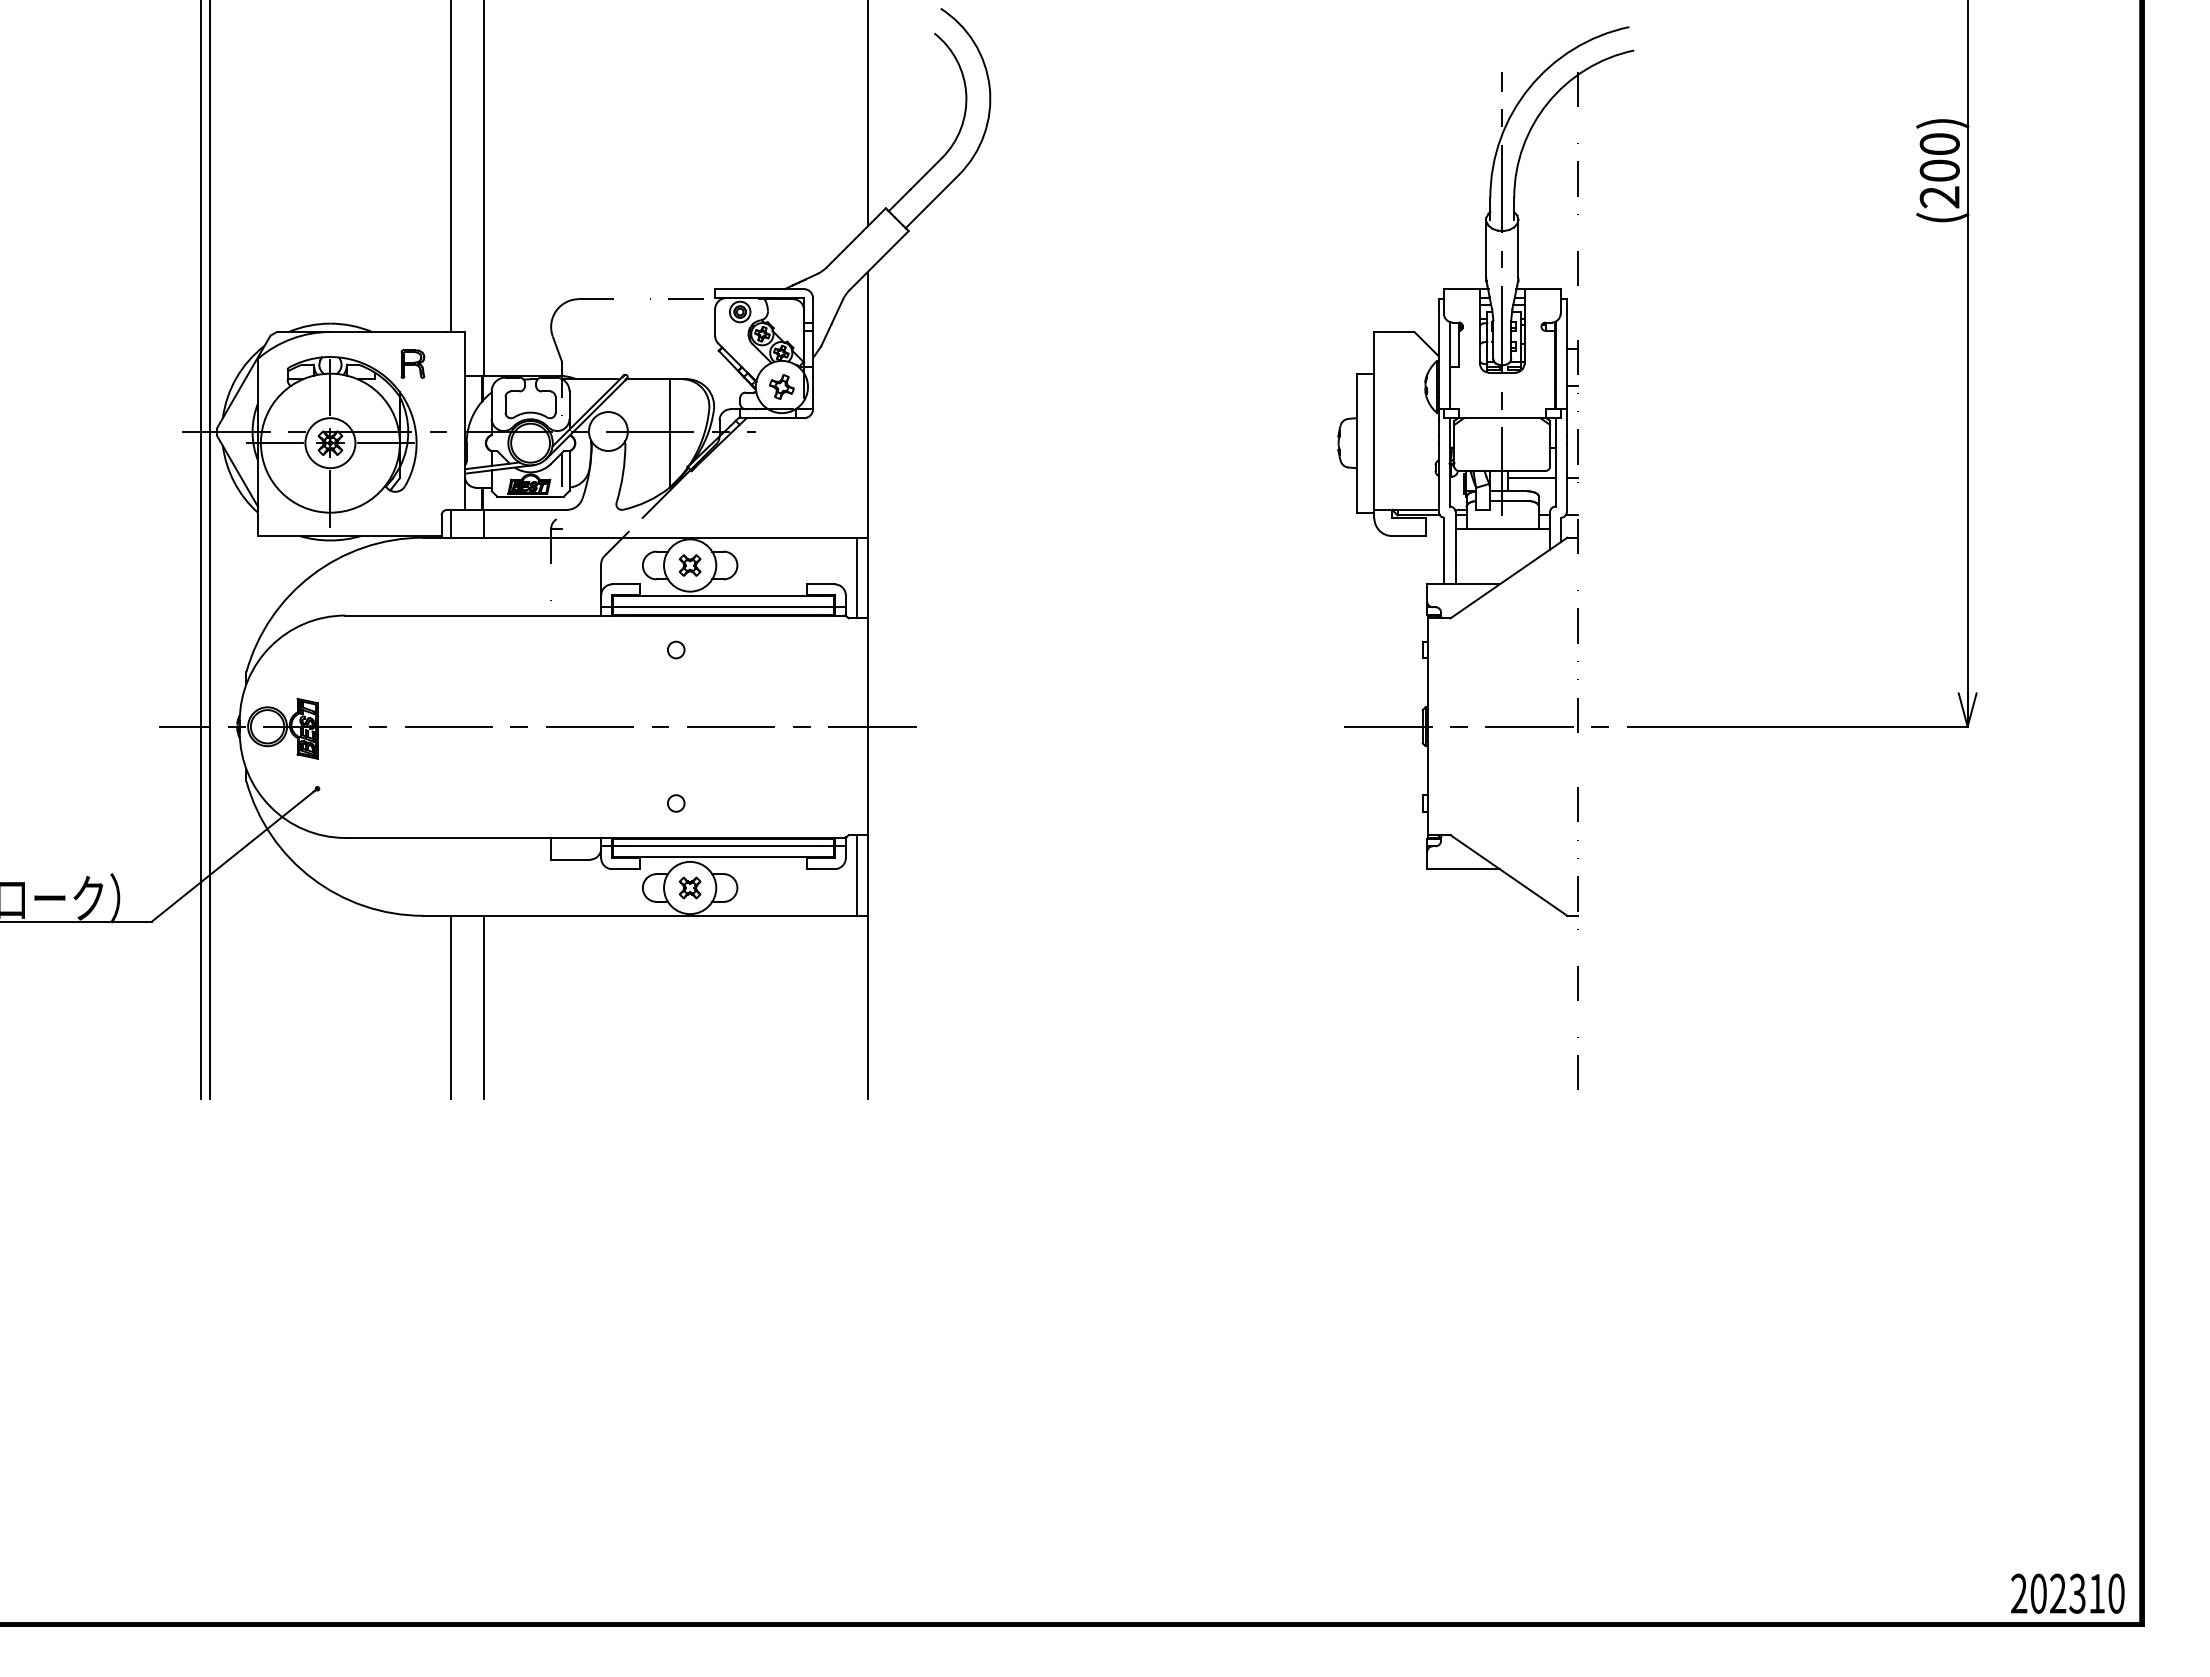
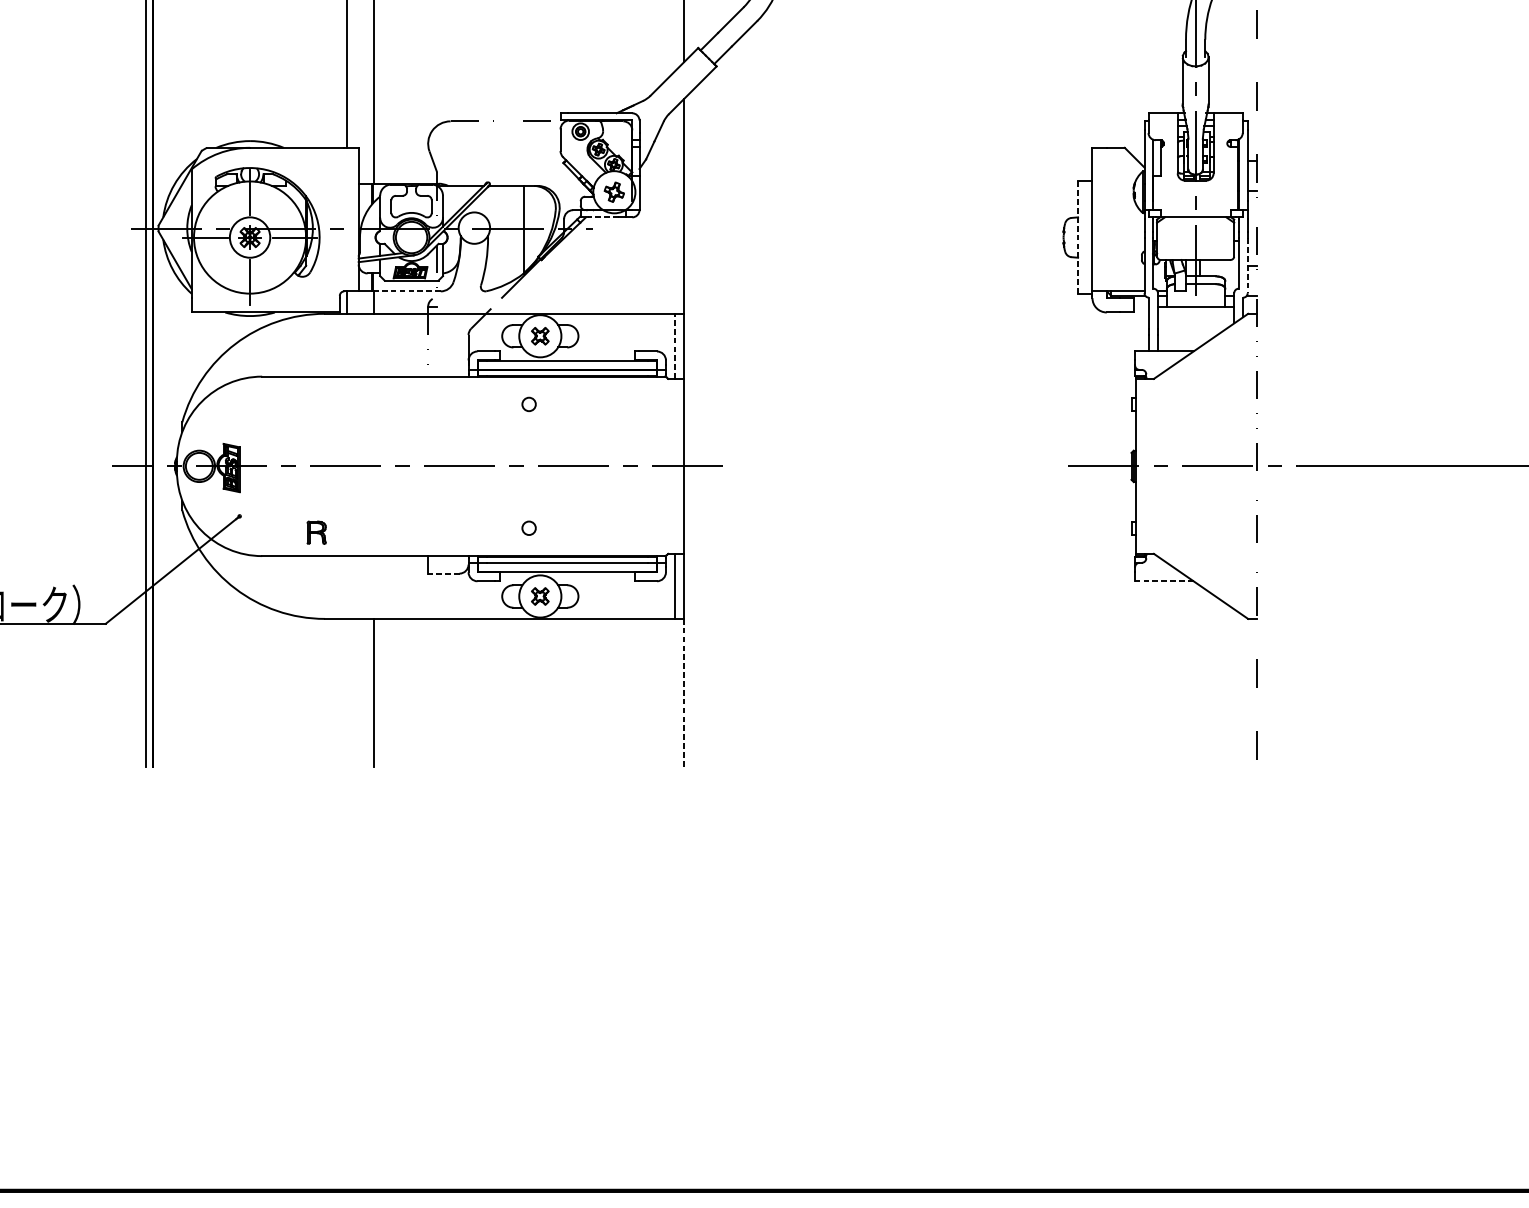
part: (412, 363) -> (316, 532), moved
line: (767, 418) -> (602, 217), solid -> dashed
line: (1356, 443) -> (1078, 237), solid -> dashed
line: (1531, 478) -> (1219, 266), removed
line: (1566, 478) -> (1247, 266), solid -> dashed
line: (524, 509) -> (406, 291), solid -> dashed
line: (856, 577) -> (674, 345), solid -> dashed
line: (570, 859) -> (443, 573), solid -> dashed
line: (1463, 869) -> (1164, 581), solid -> dashed
line: (451, 1007) -> (347, 692), removed
line: (868, 1007) -> (684, 692), solid -> dashed

